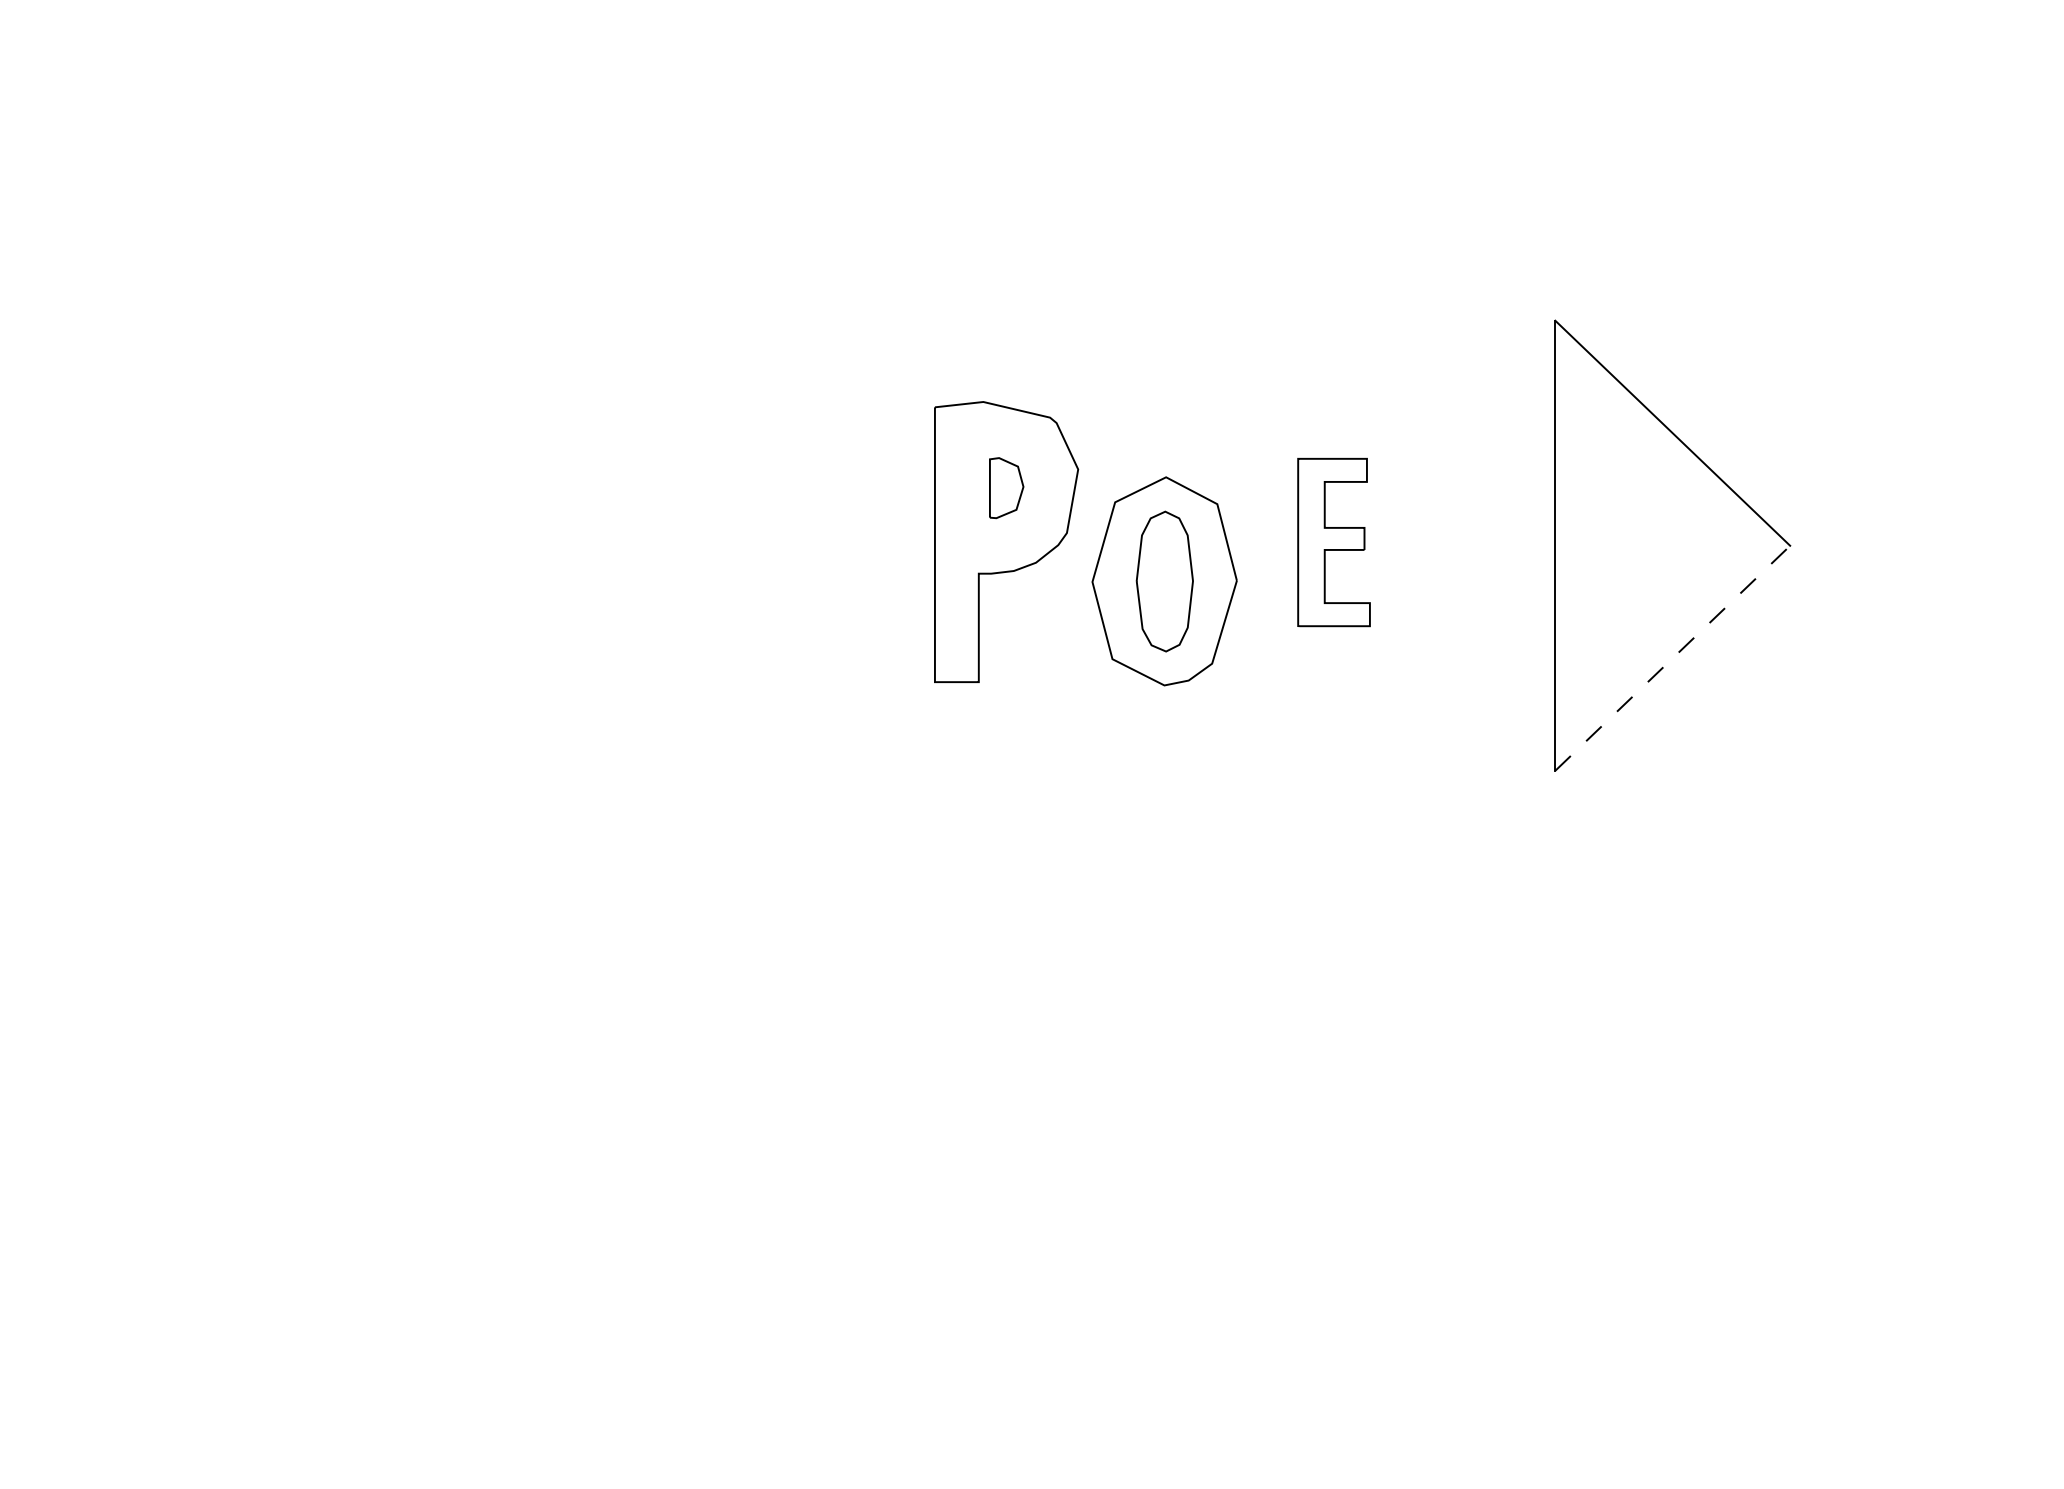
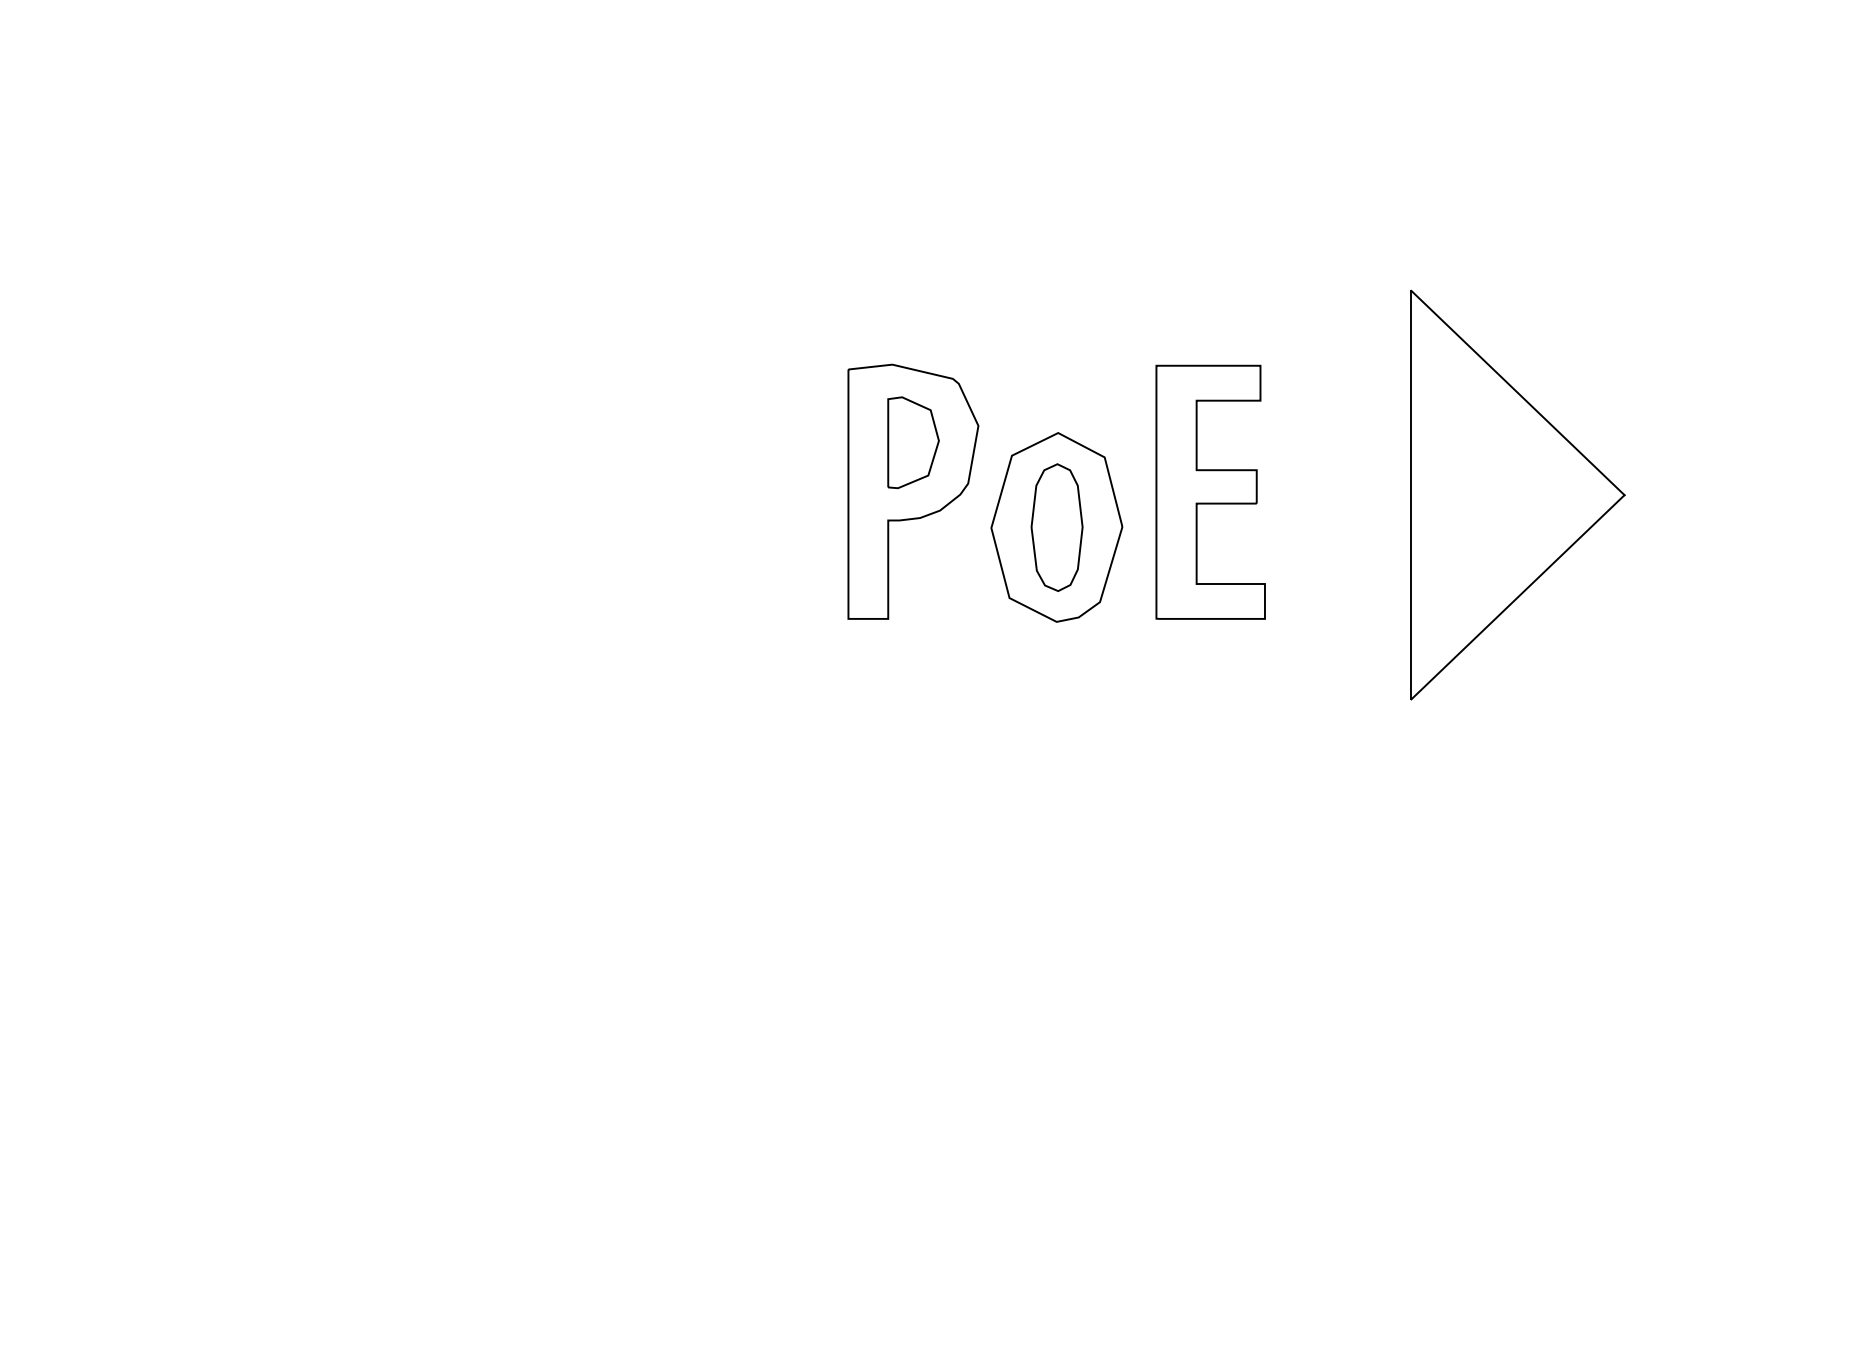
part: (1006, 487) -> (913, 442), size x1.67
part: (1333, 541) -> (1210, 491), size x1.67
line: (1673, 658) -> (1518, 597), dashed -> solid

